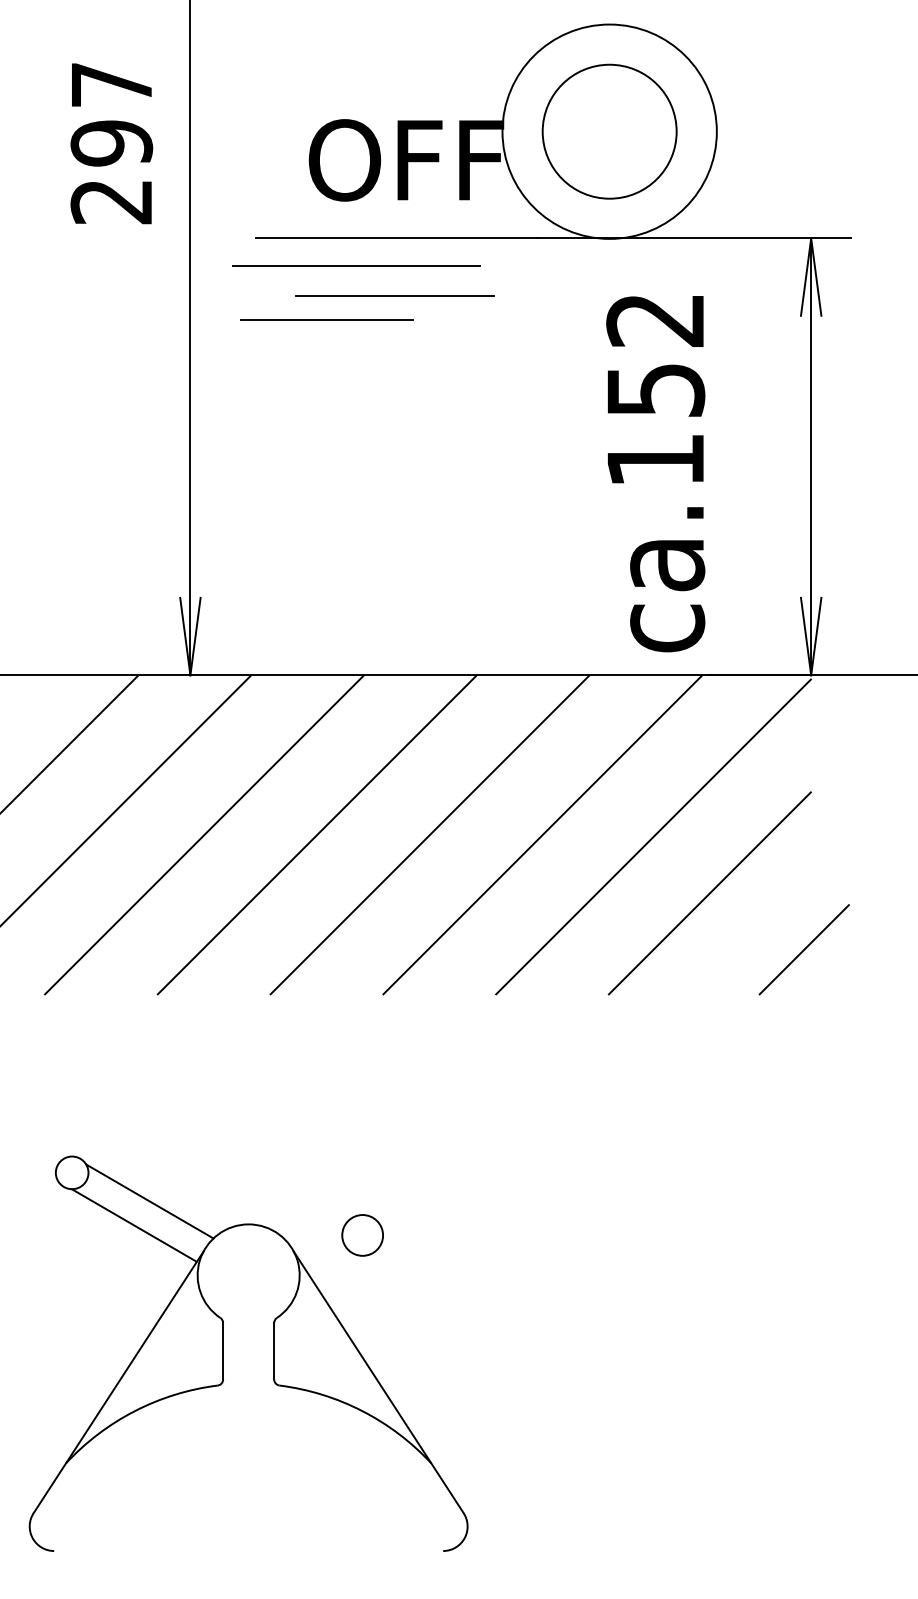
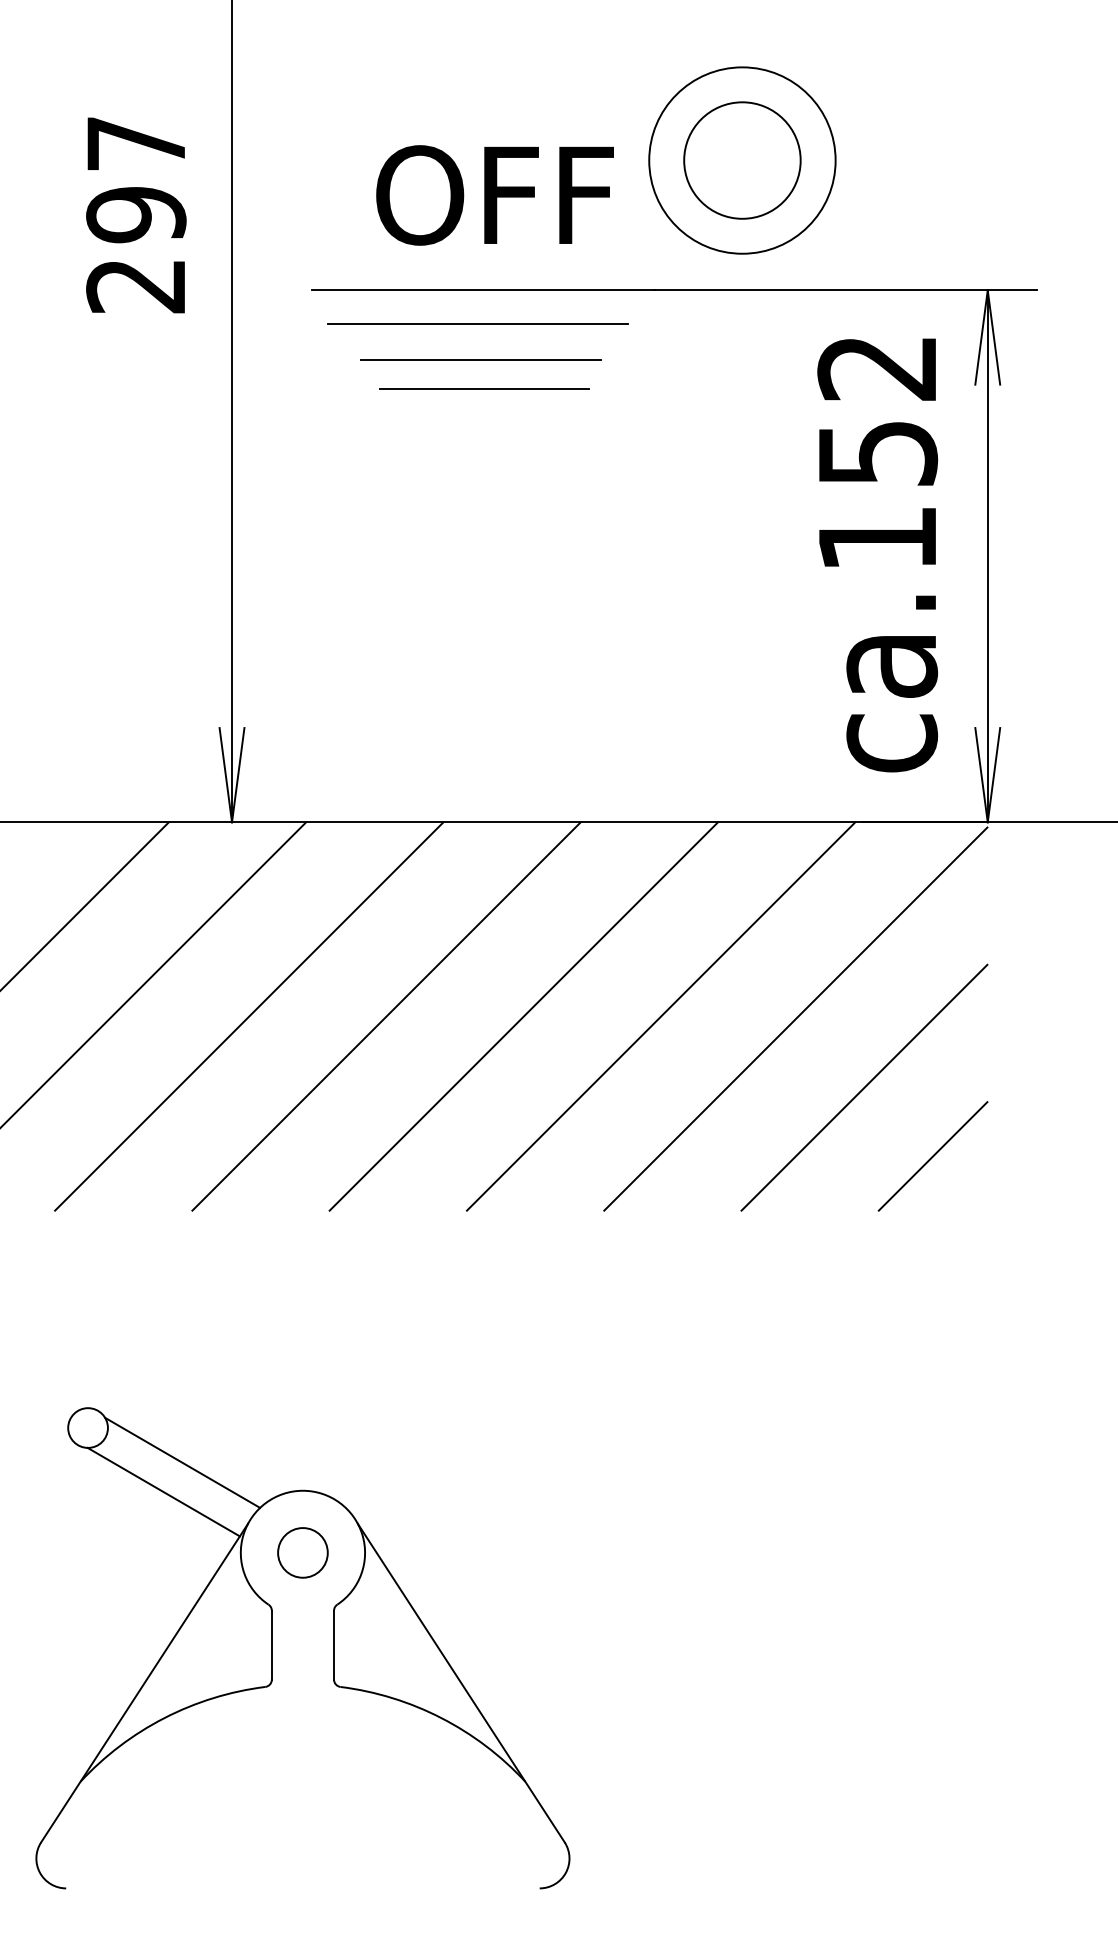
circle: (609, 131) -> (742, 160), size x0.71
circle: (609, 131) -> (742, 160), size x0.71
text: (111, 143) -> (135, 215), moved
line: (356, 265) -> (478, 323), moved
line: (326, 319) -> (484, 389), moved
text: (655, 474) -> (877, 555), moved
line: (803, 949) -> (932, 1156), moved
circle: (362, 1235) -> (302, 1552), moved

